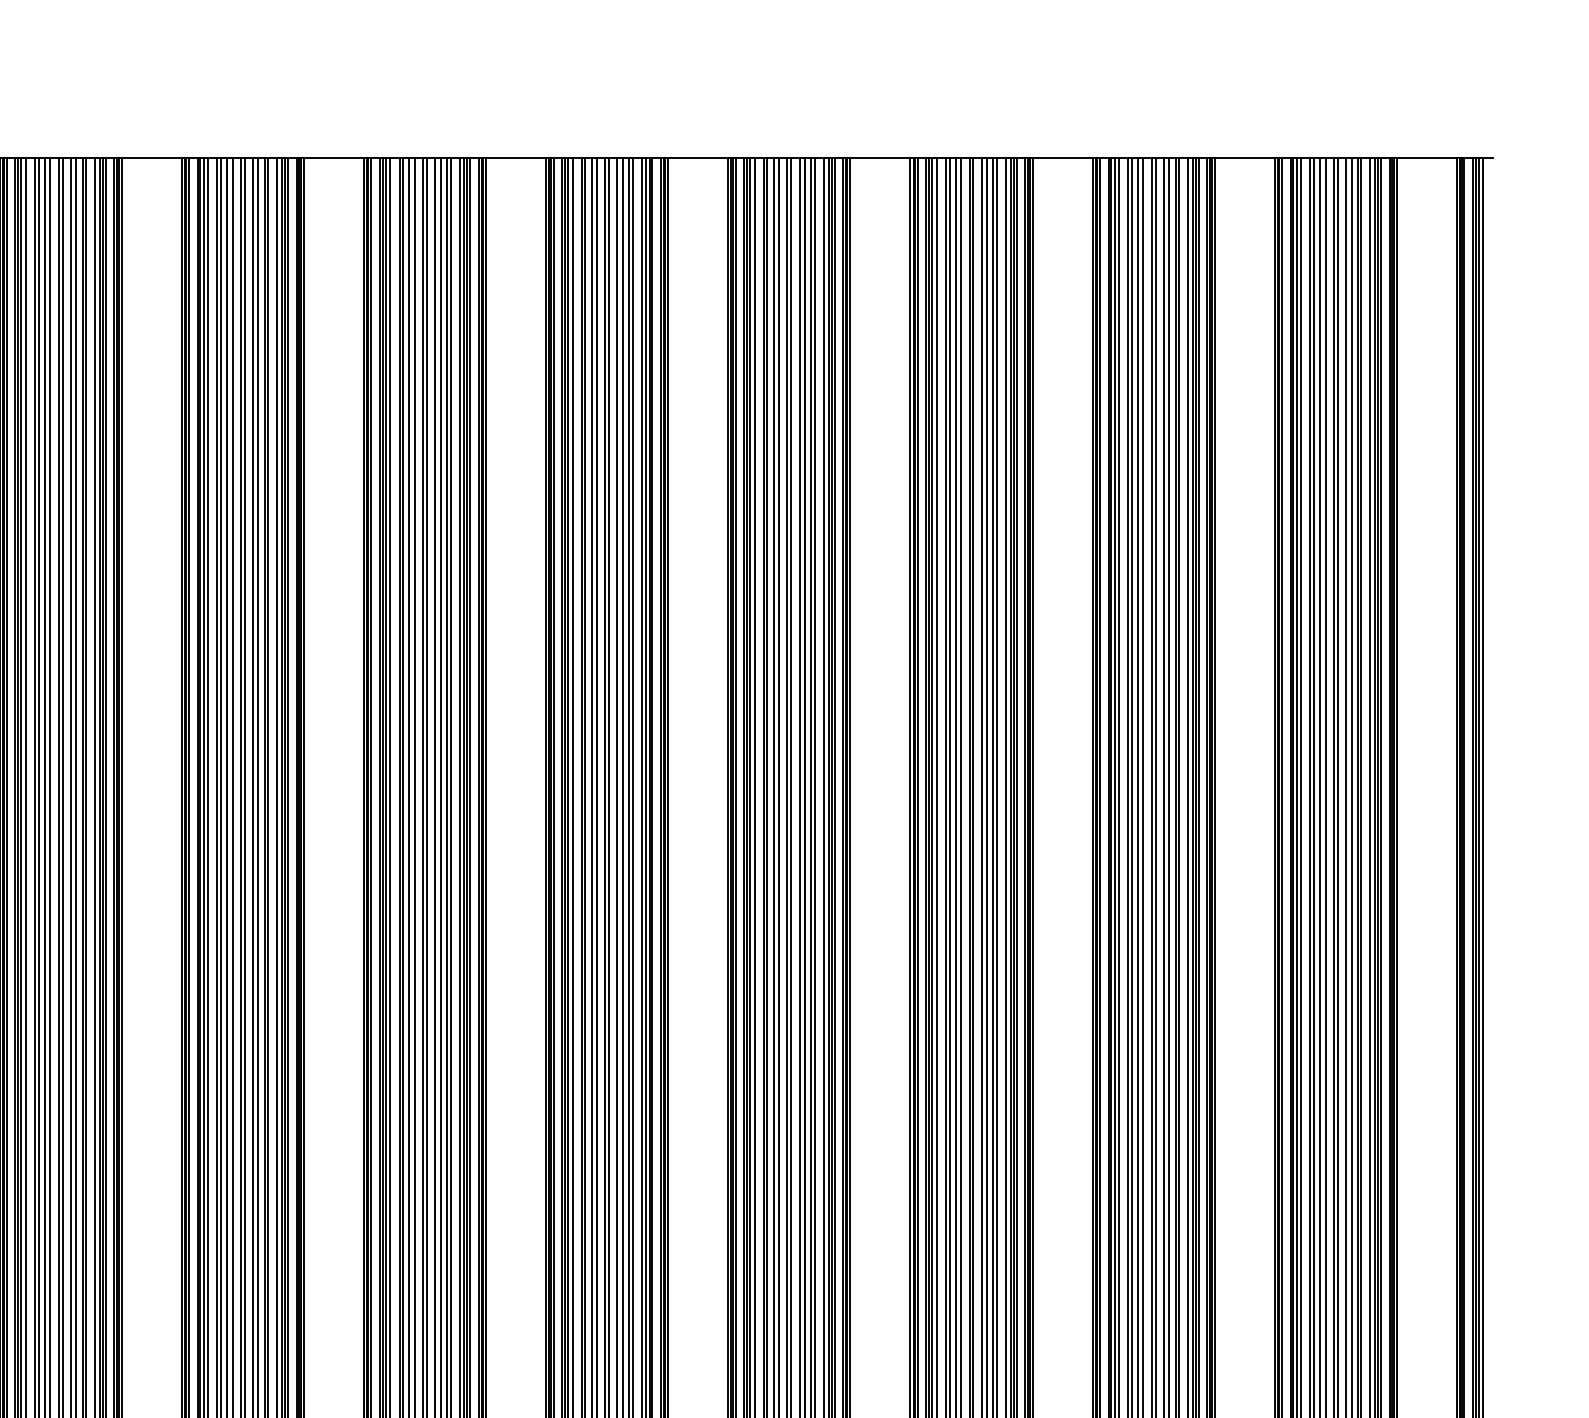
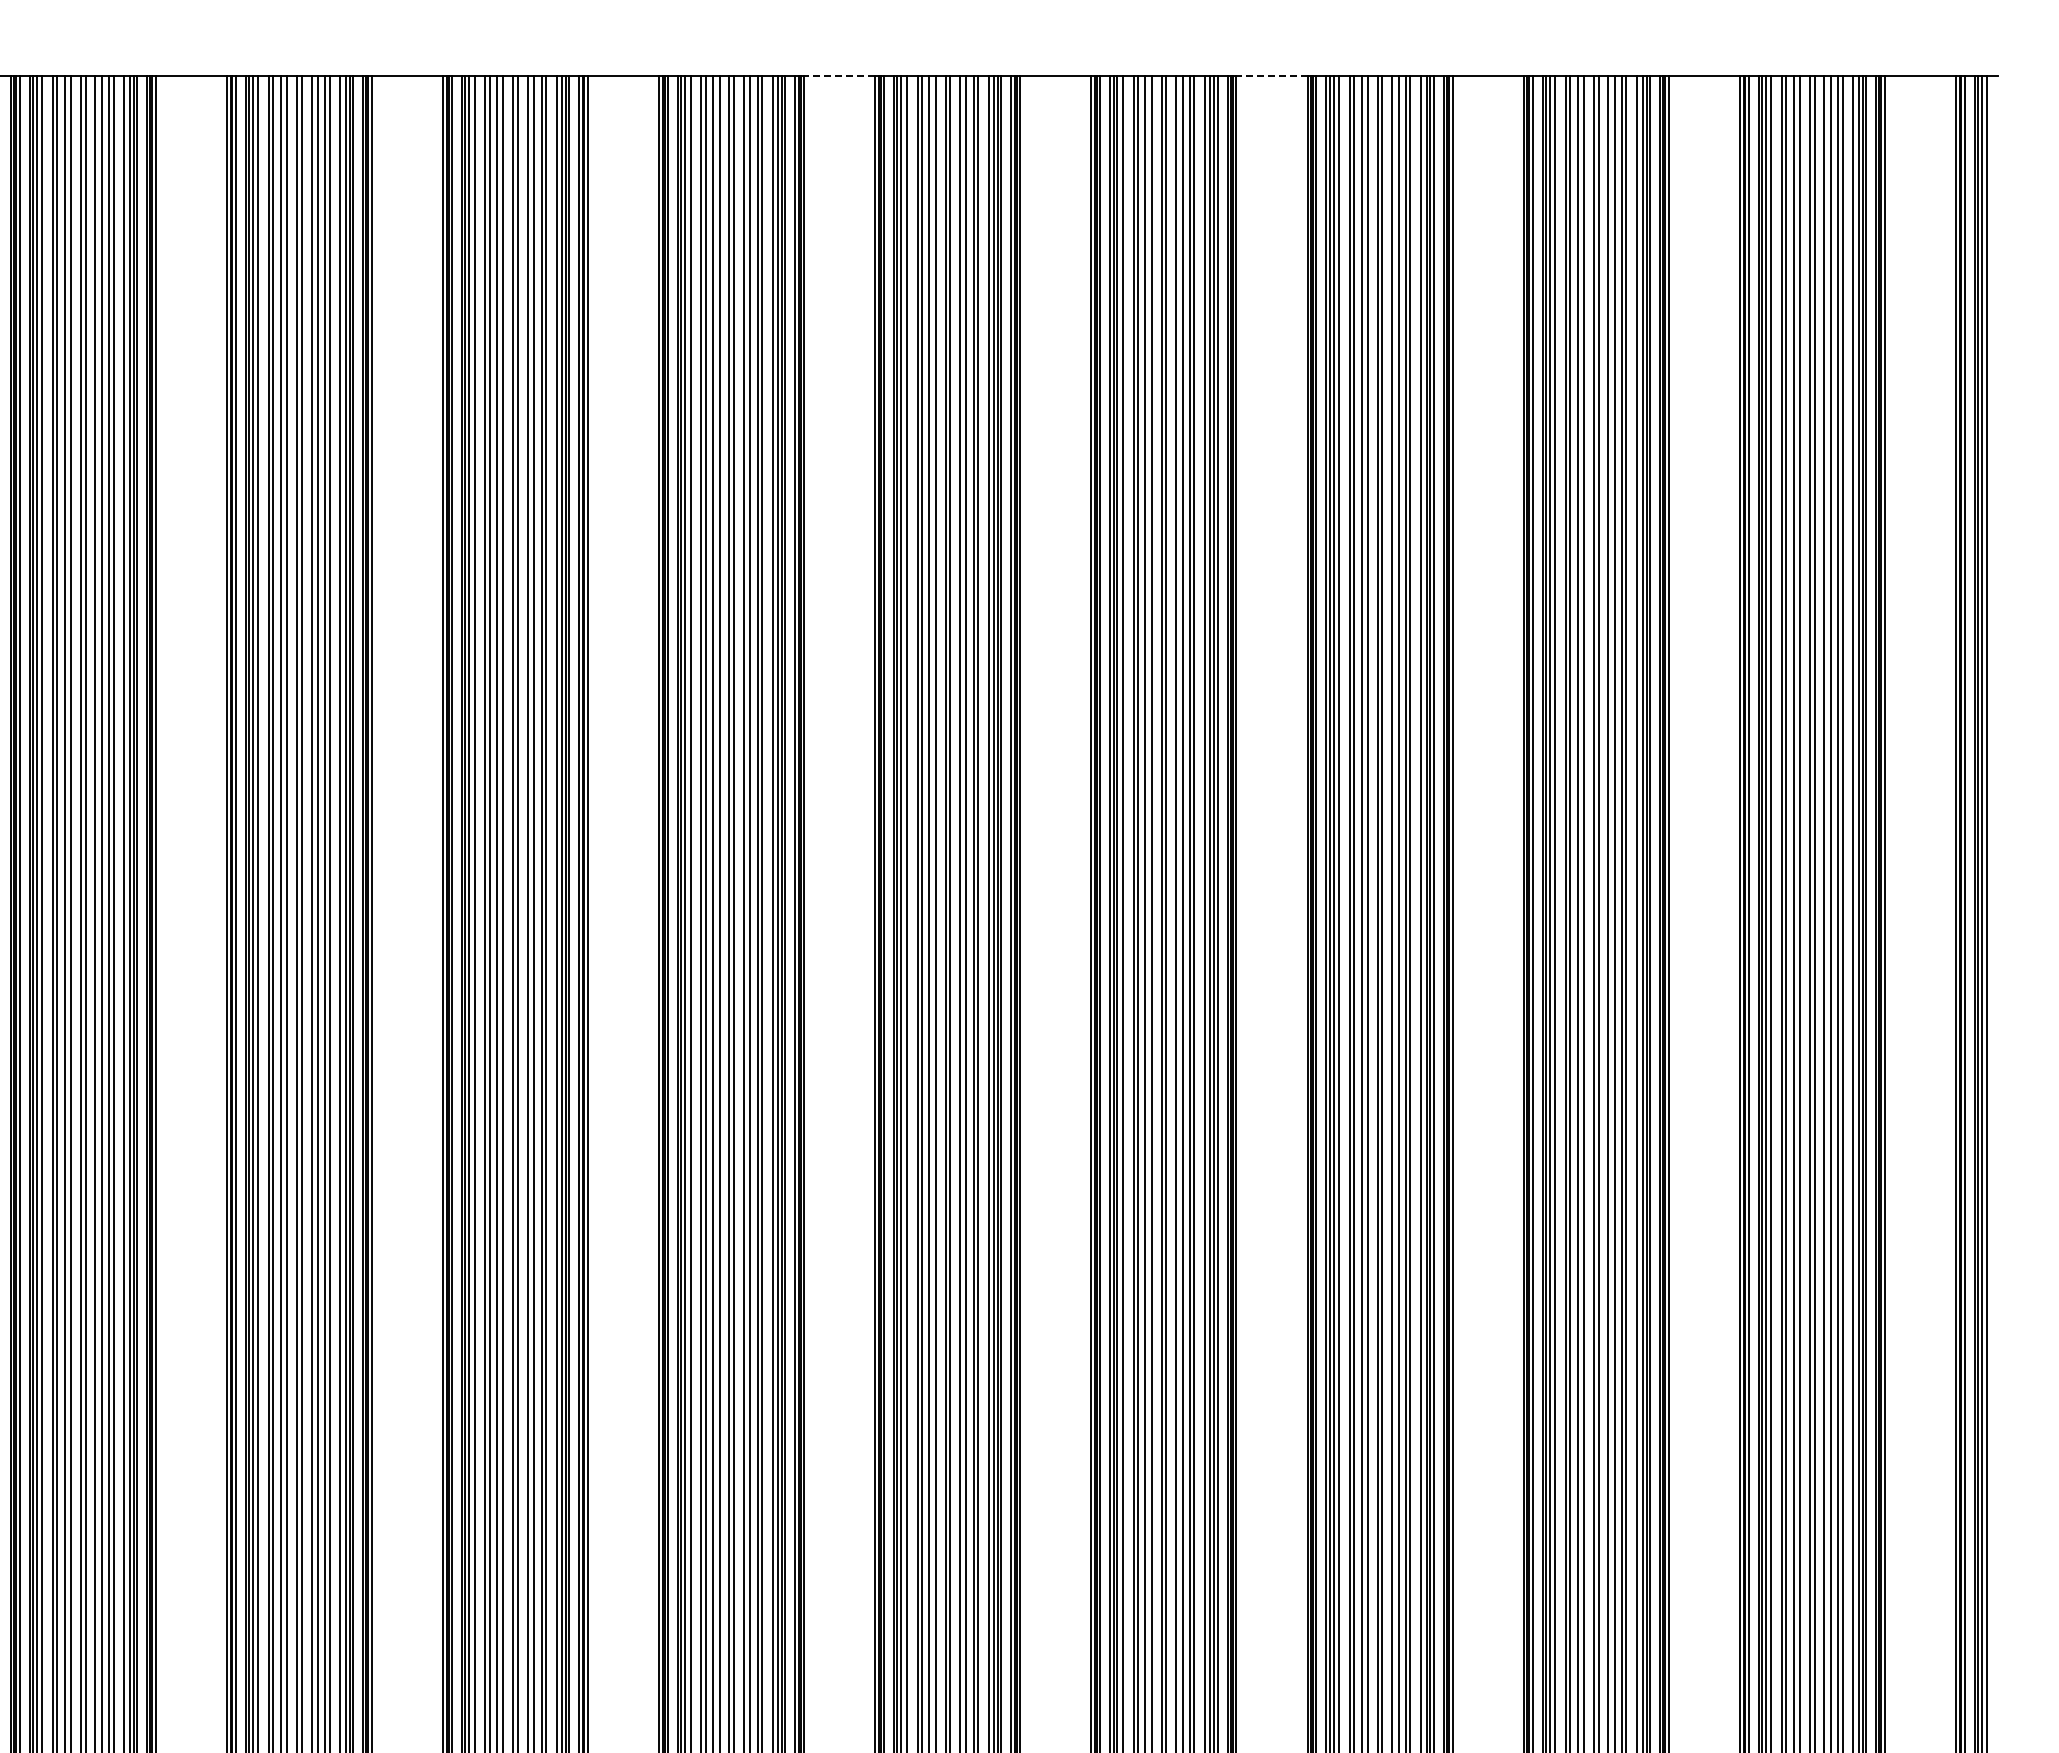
line: (515, 158) -> (839, 76), solid -> dashed
line: (880, 158) -> (1272, 76), solid -> dashed

